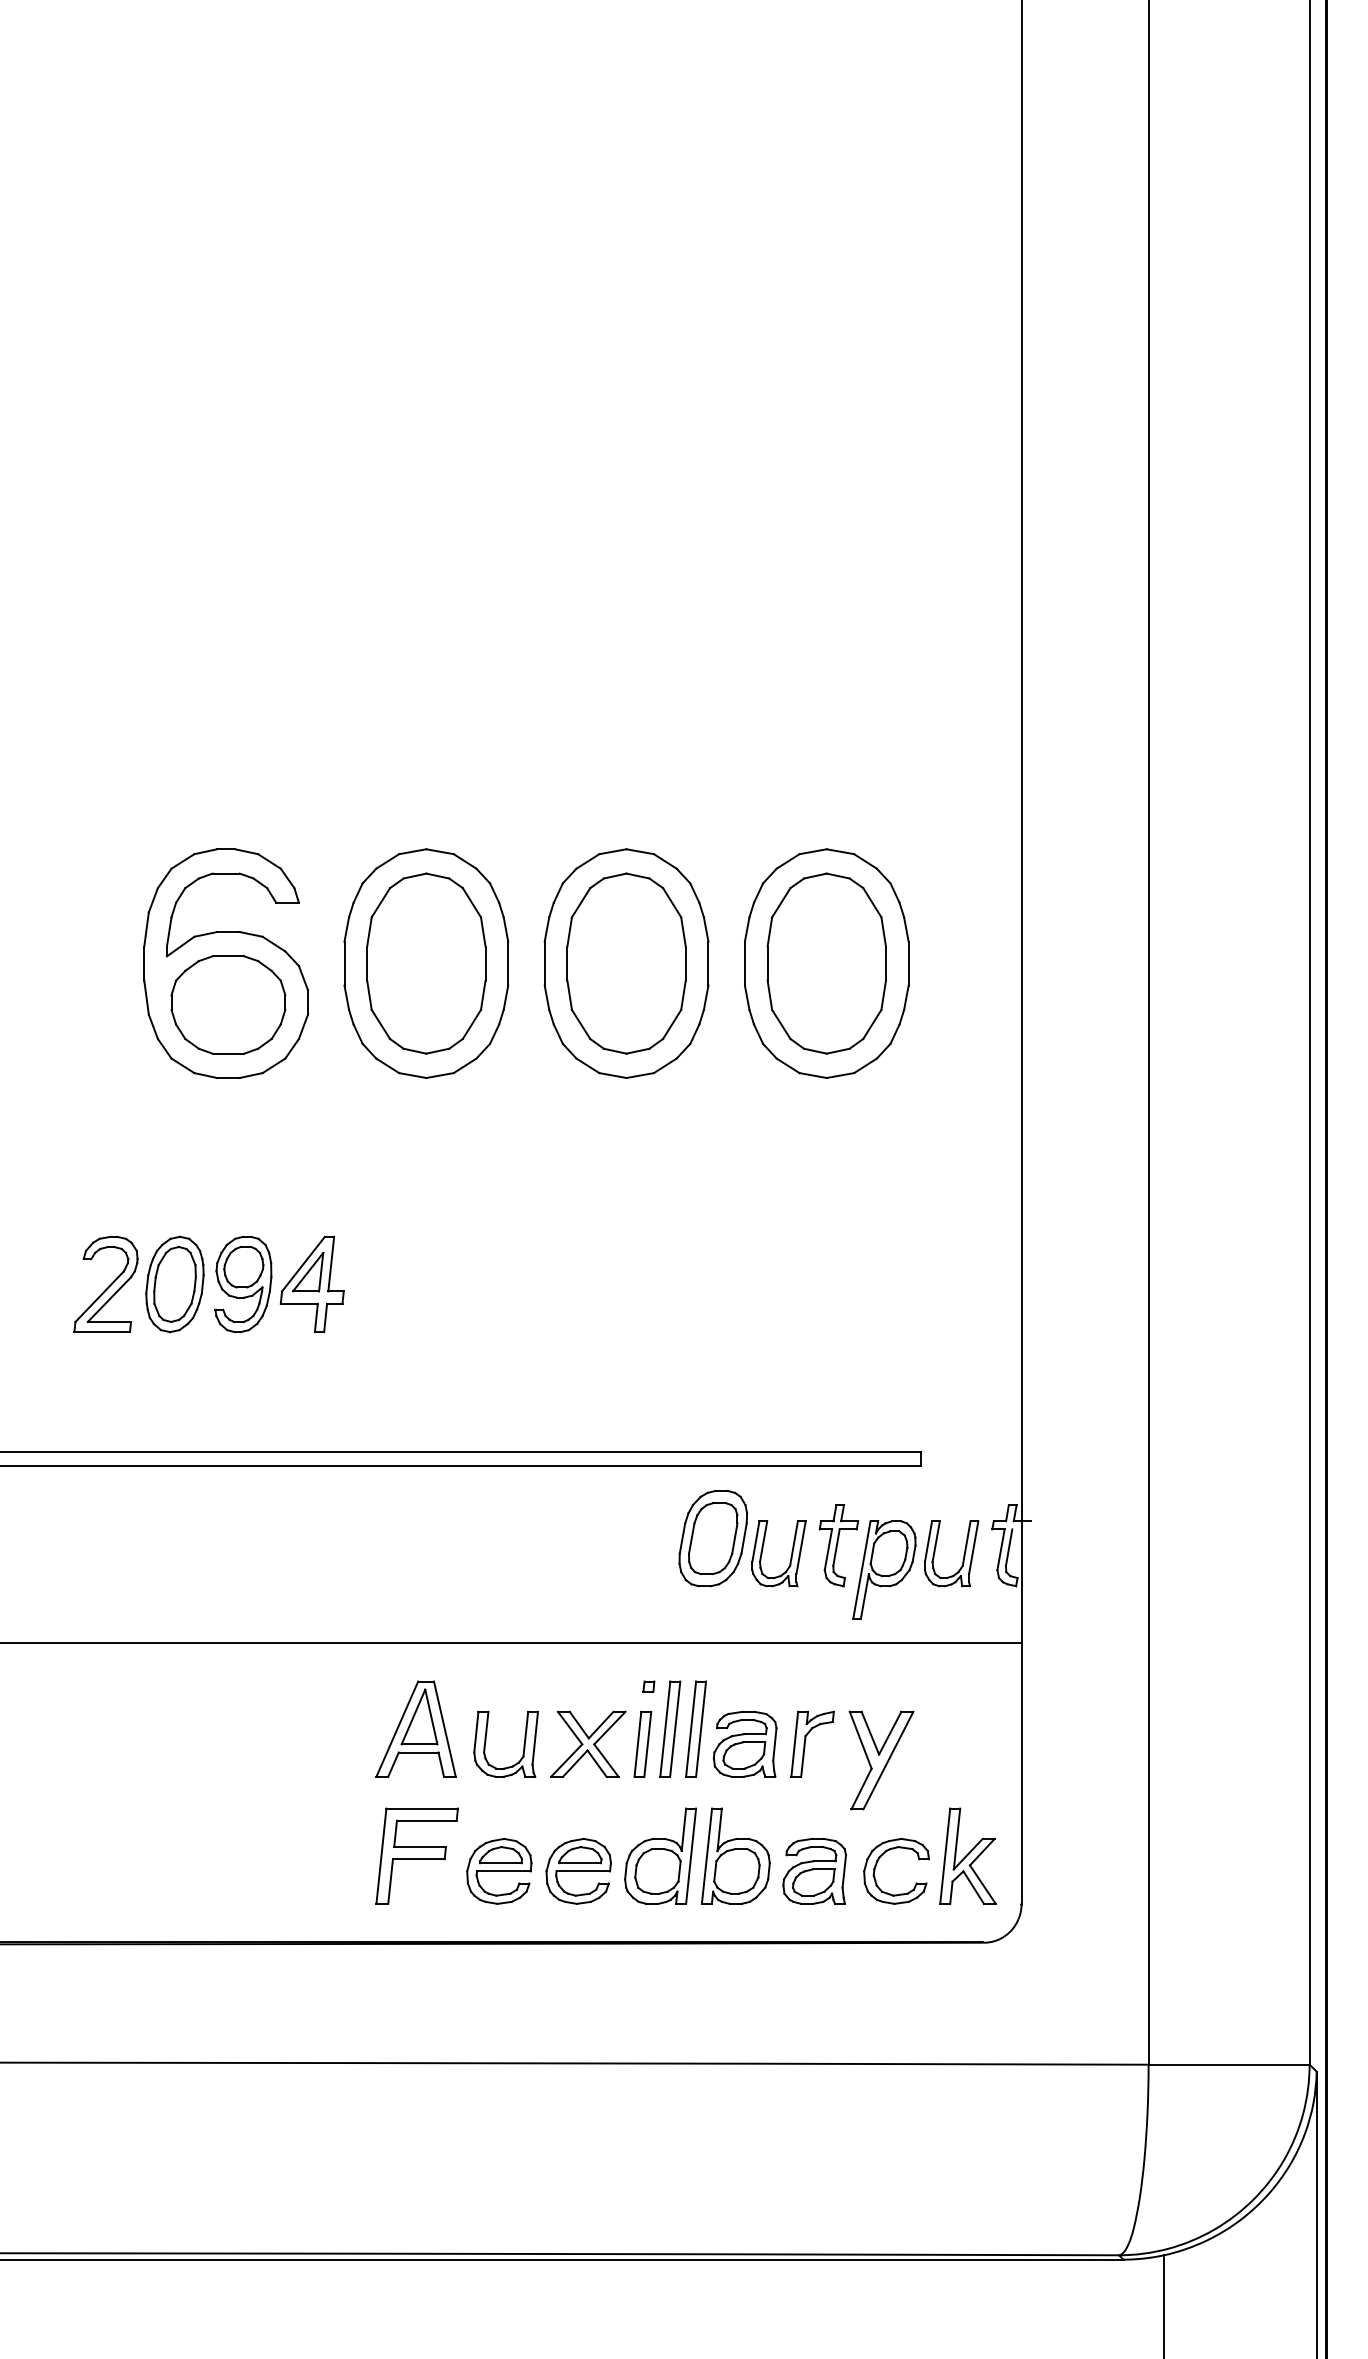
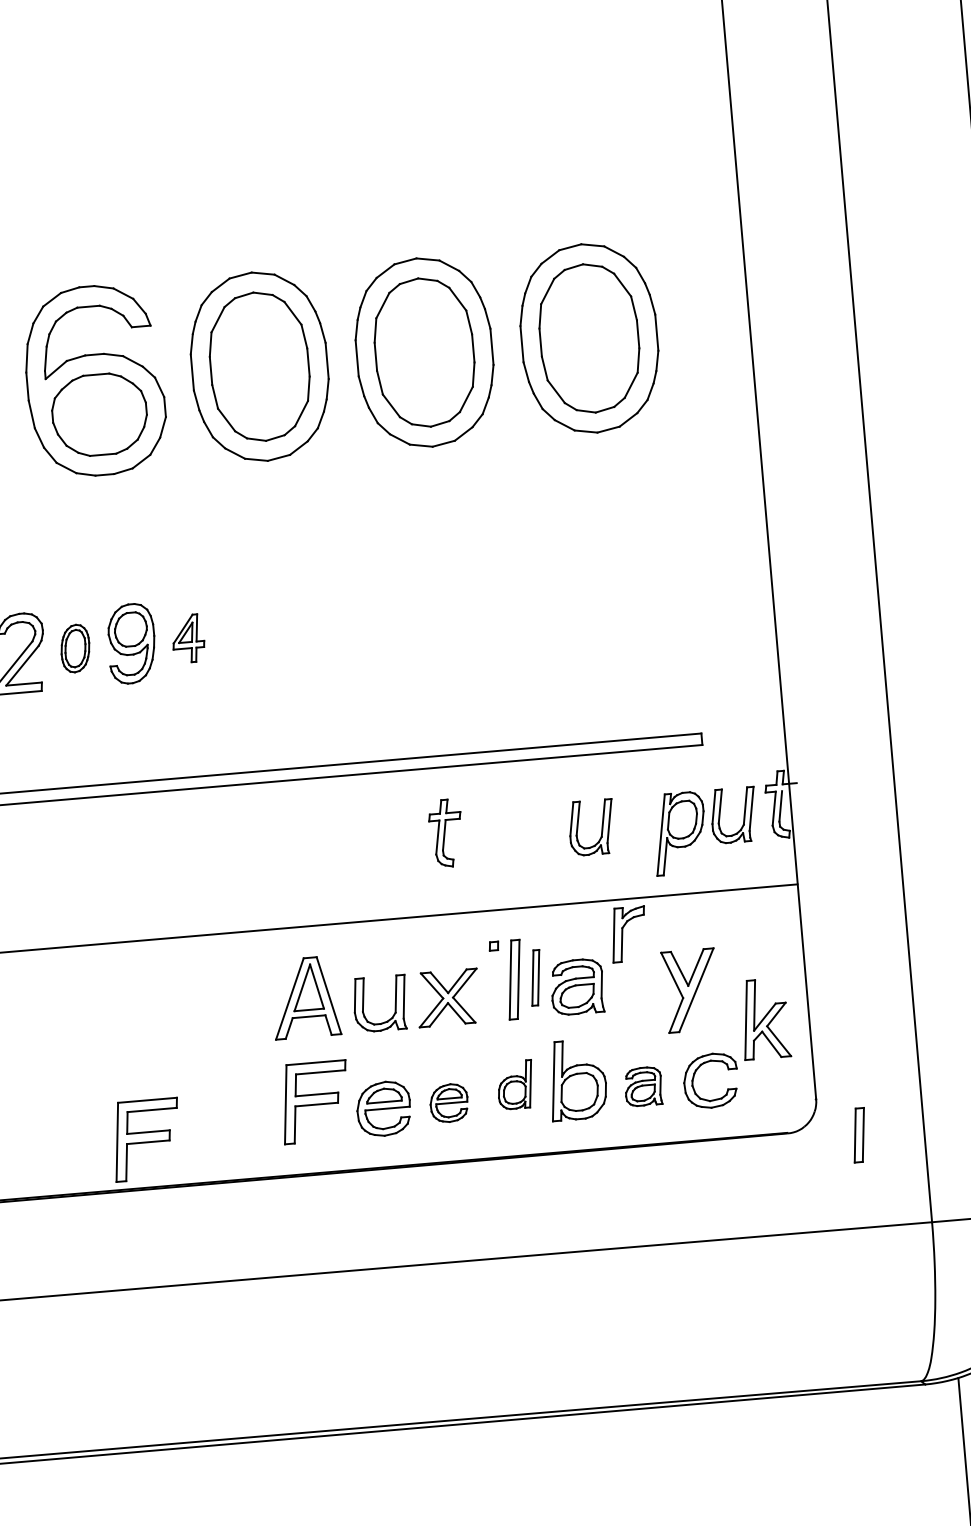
part: (311, 1283) -> (187, 638), size x0.6
part: (174, 1284) -> (75, 648), size x0.6
part: (713, 1538) -> (536, 819), removed
part: (838, 1545) -> (445, 833), moved
part: (695, 1728) -> (535, 977), size x0.7
part: (805, 1743) -> (622, 934), moved
part: (642, 1744) -> (859, 1135), moved
part: (660, 1855) -> (515, 1084), size x0.6
part: (967, 1855) -> (764, 1018), moved
part: (578, 1870) -> (449, 1102), size x0.7
part: (814, 1871) -> (643, 1086), size x0.7
part: (209, 1883) -> (146, 1139), added

